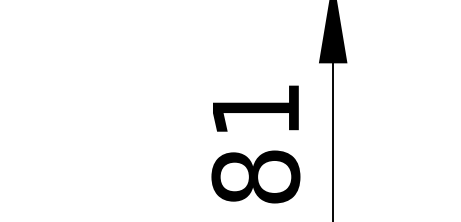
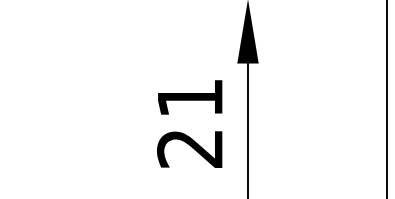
text: (256, 176) -> (190, 148), 81 -> 21

